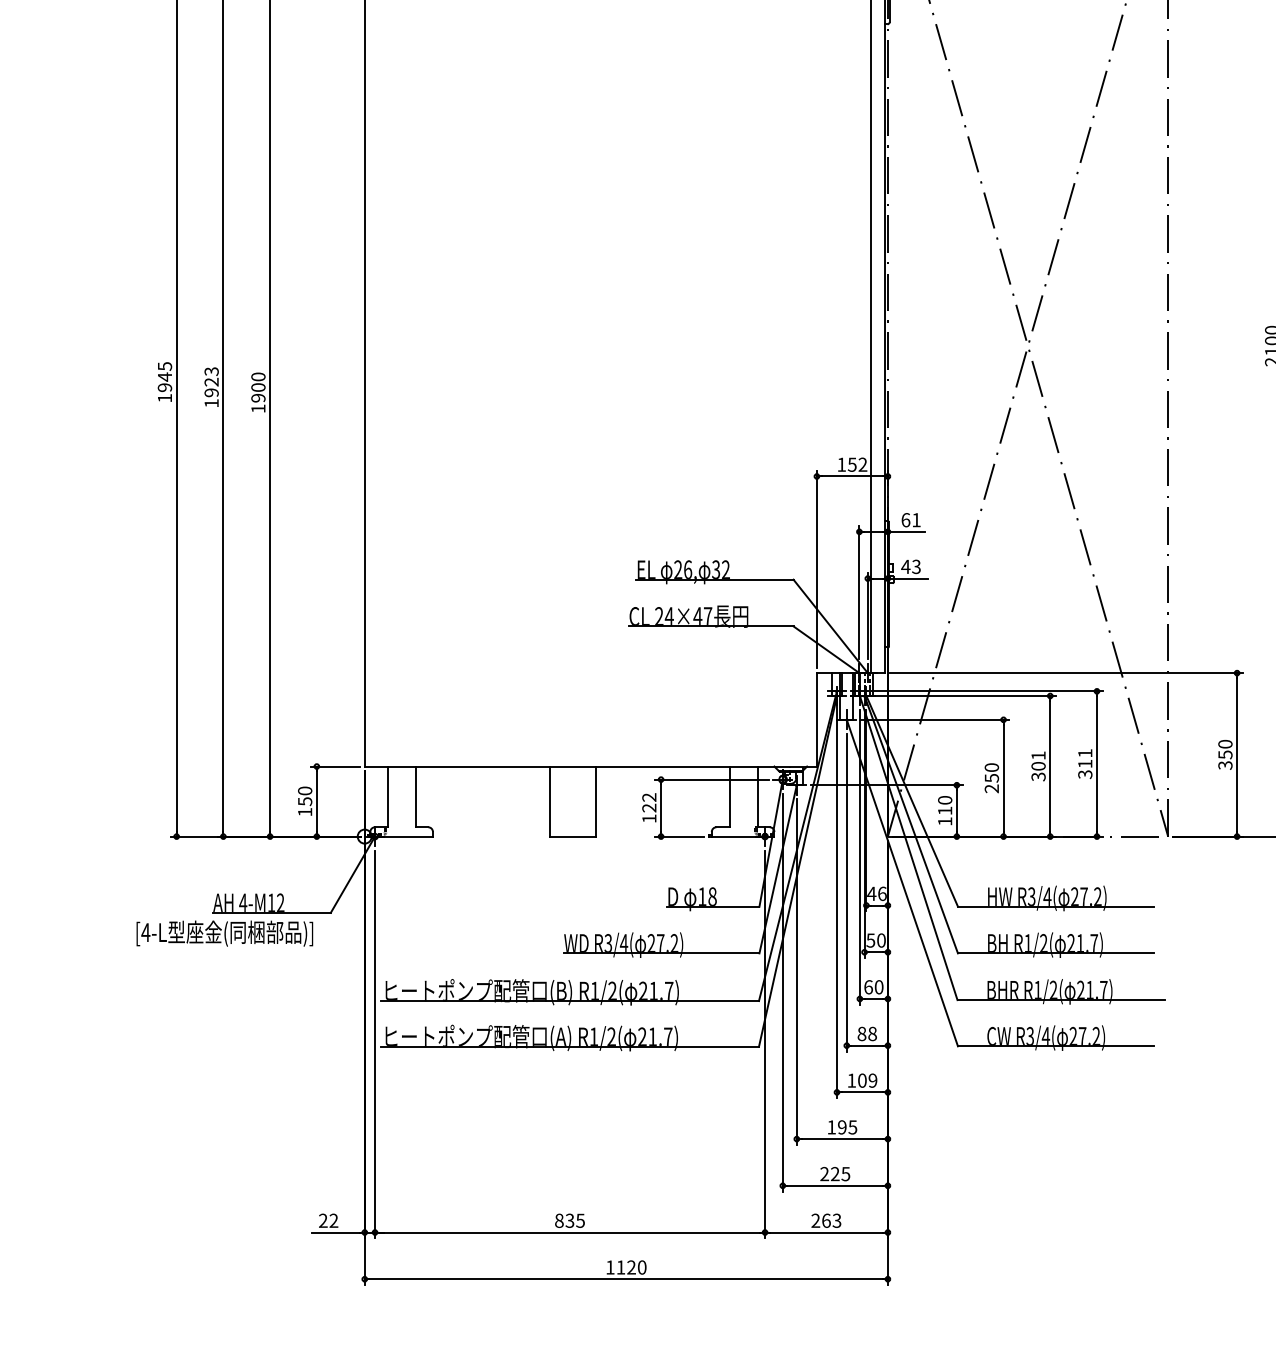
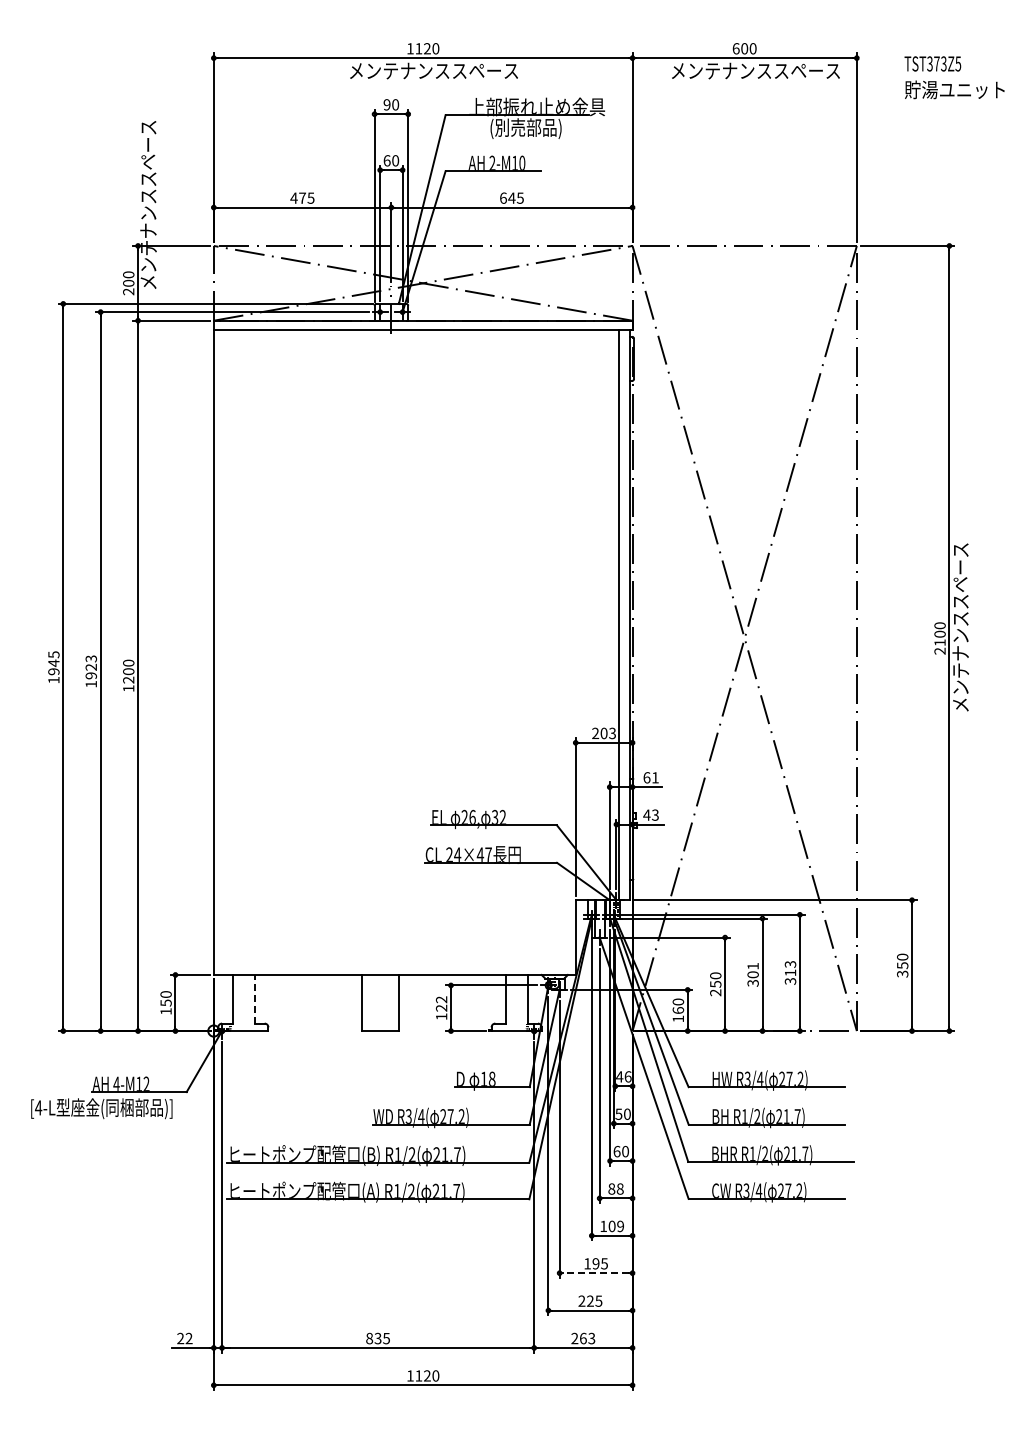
text: (258, 397) -> (128, 679), 1900 -> 1200
text: (852, 464) -> (604, 733), 152 -> 203
text: (1085, 753) -> (790, 964), 311 -> 313
line: (416, 795) -> (255, 998), solid -> dashed
text: (945, 810) -> (678, 1010), 110 -> 160
line: (842, 1139) -> (596, 1273), solid -> dashed

